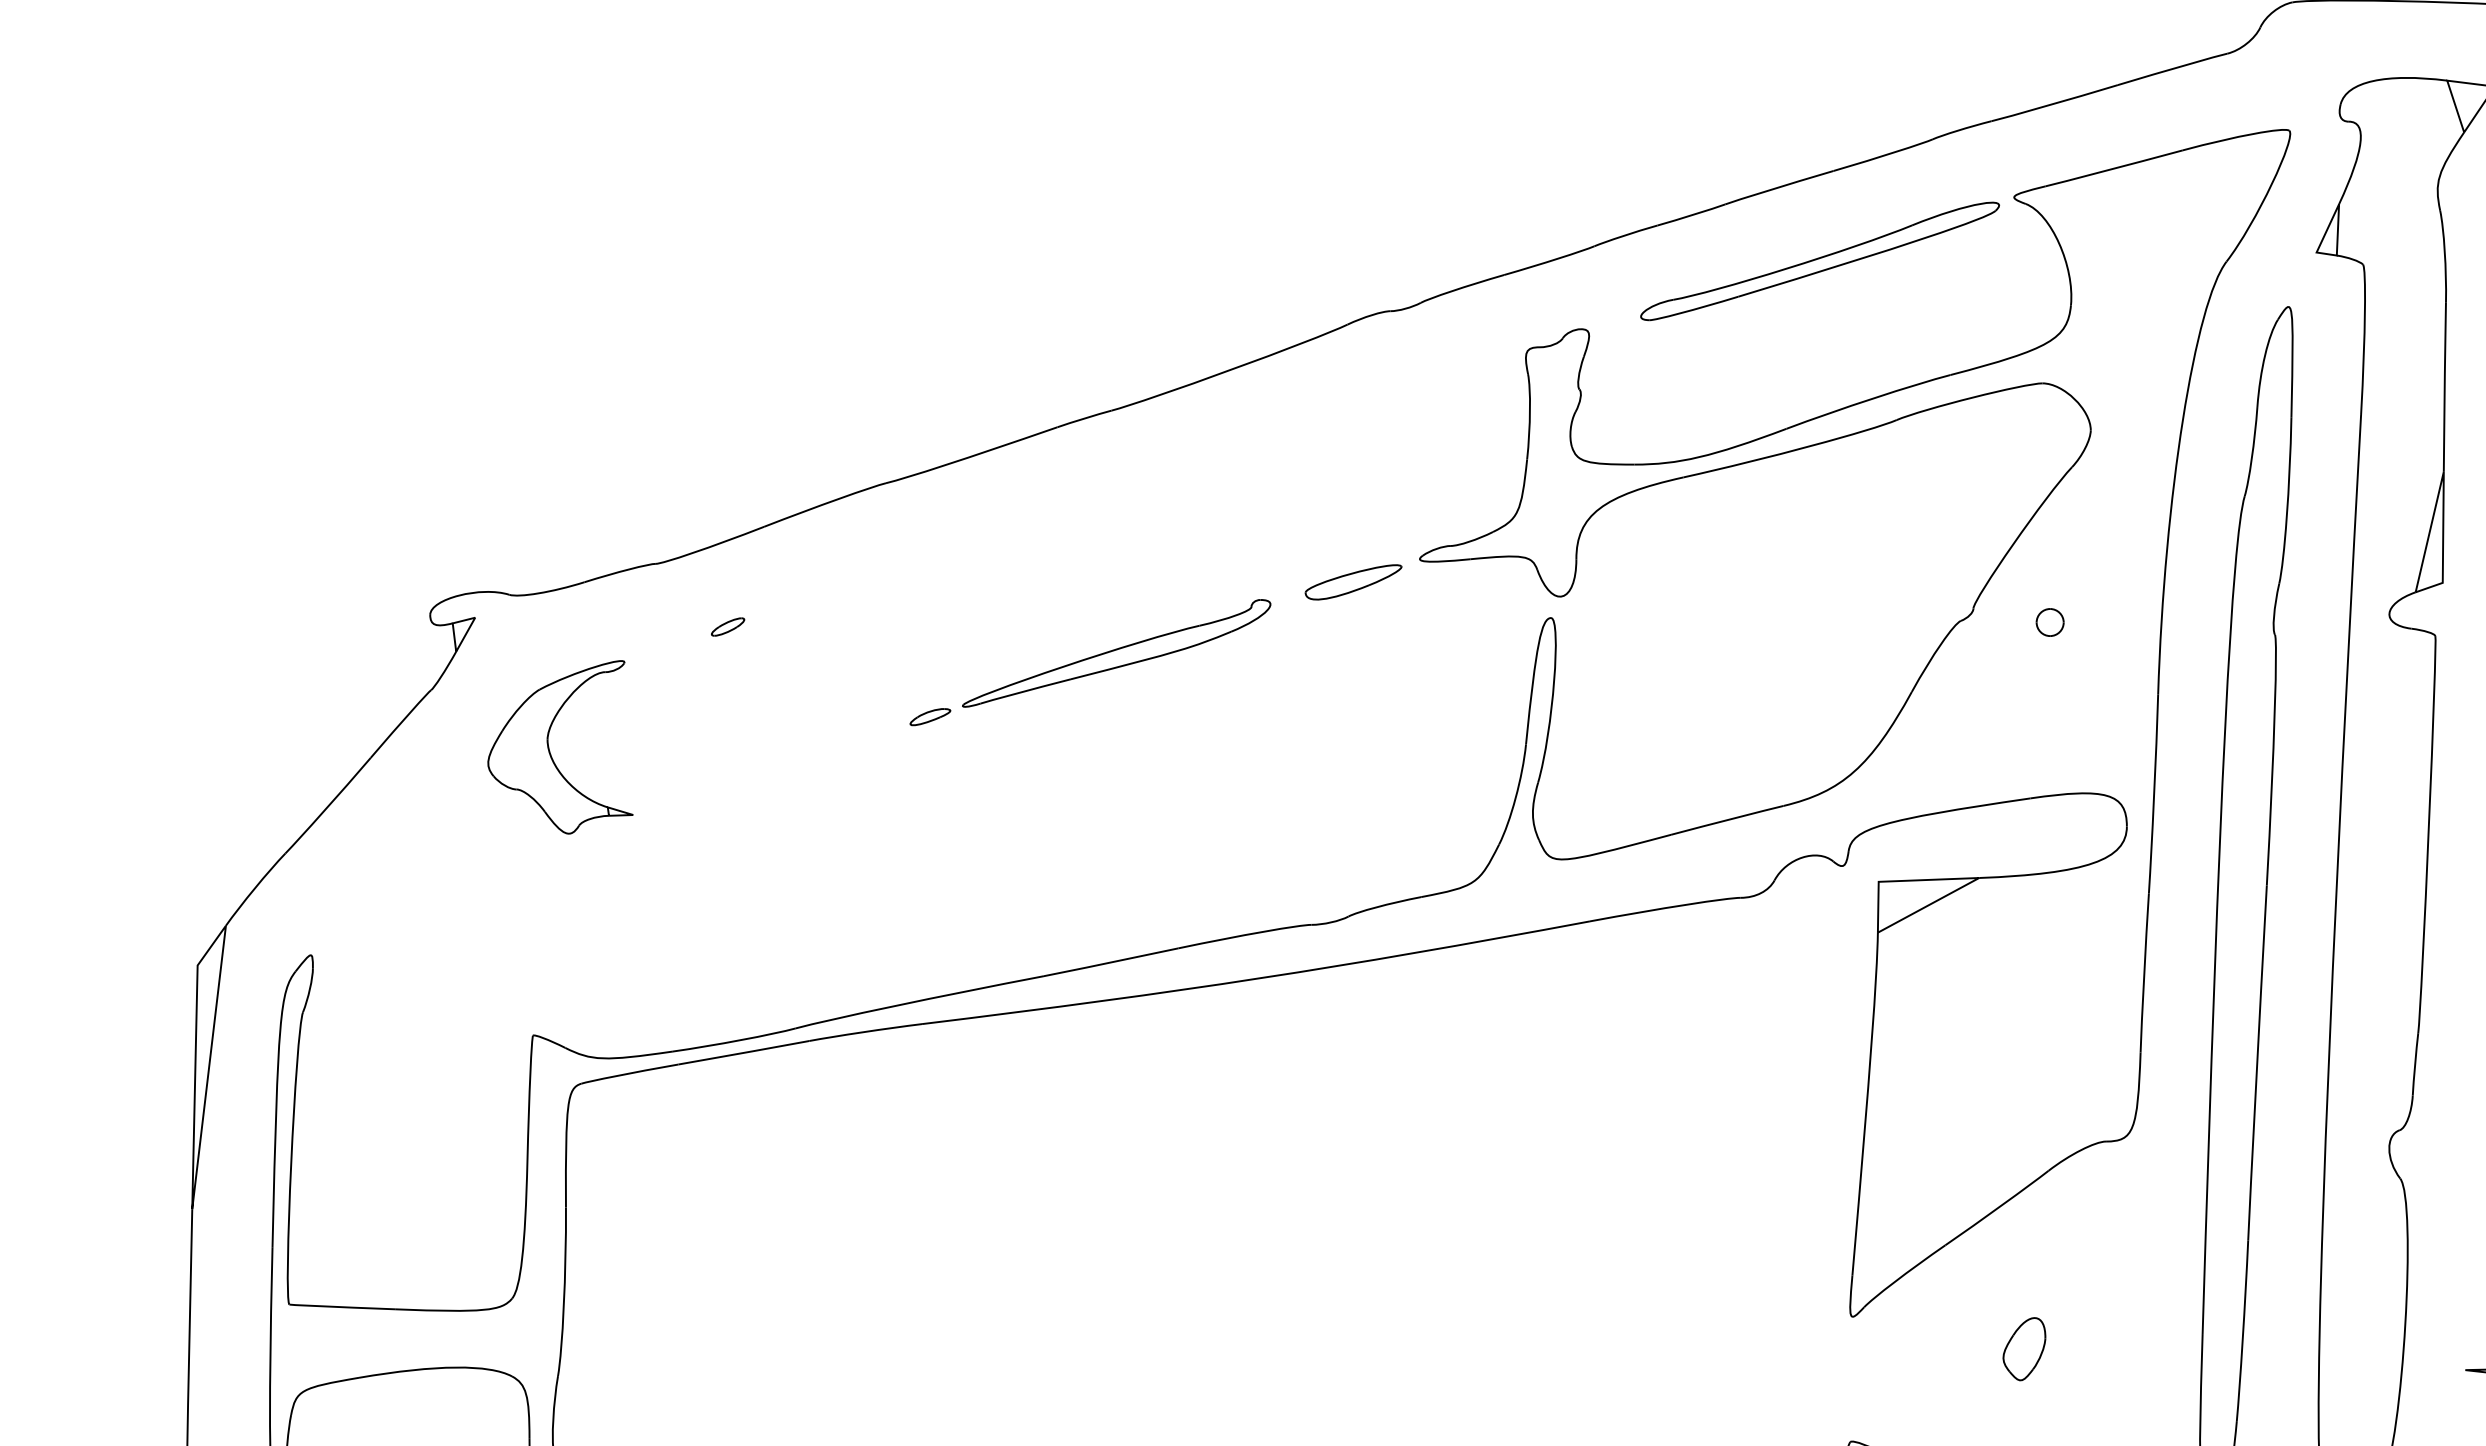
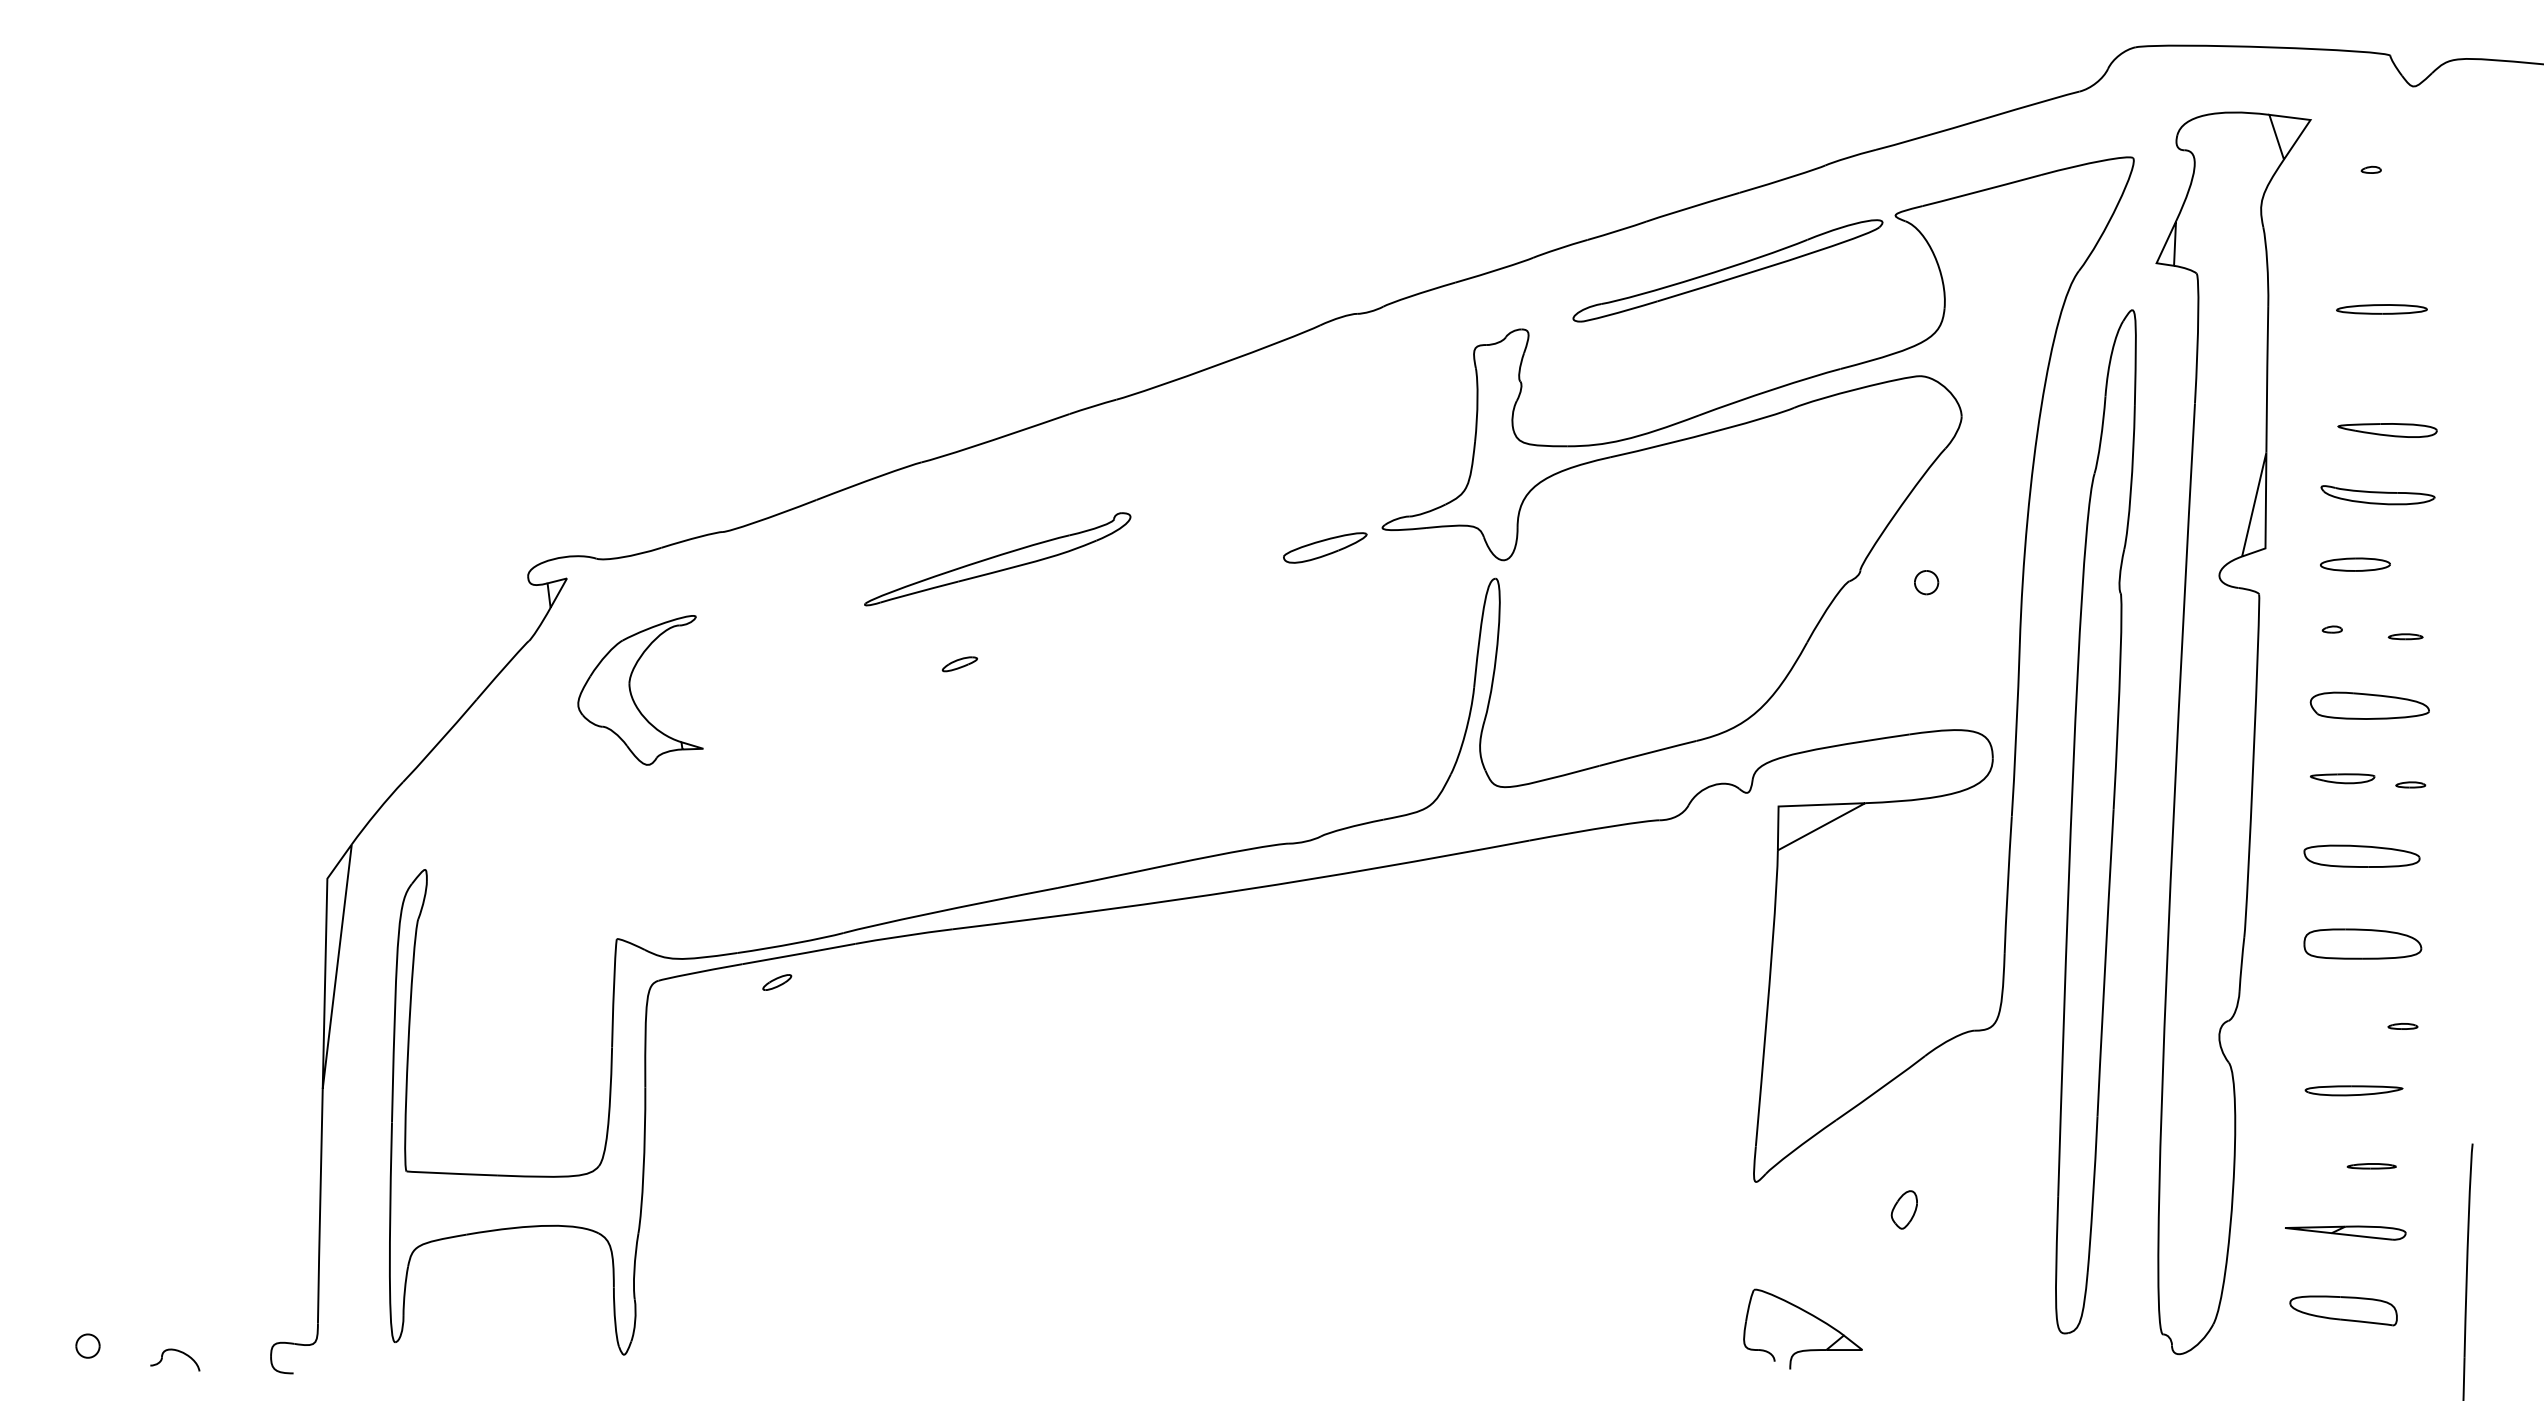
part: (728, 627) -> (777, 982), moved
part: (1116, 653) -> (997, 559), moved
part: (2024, 1348) -> (1904, 1209), size x0.7

